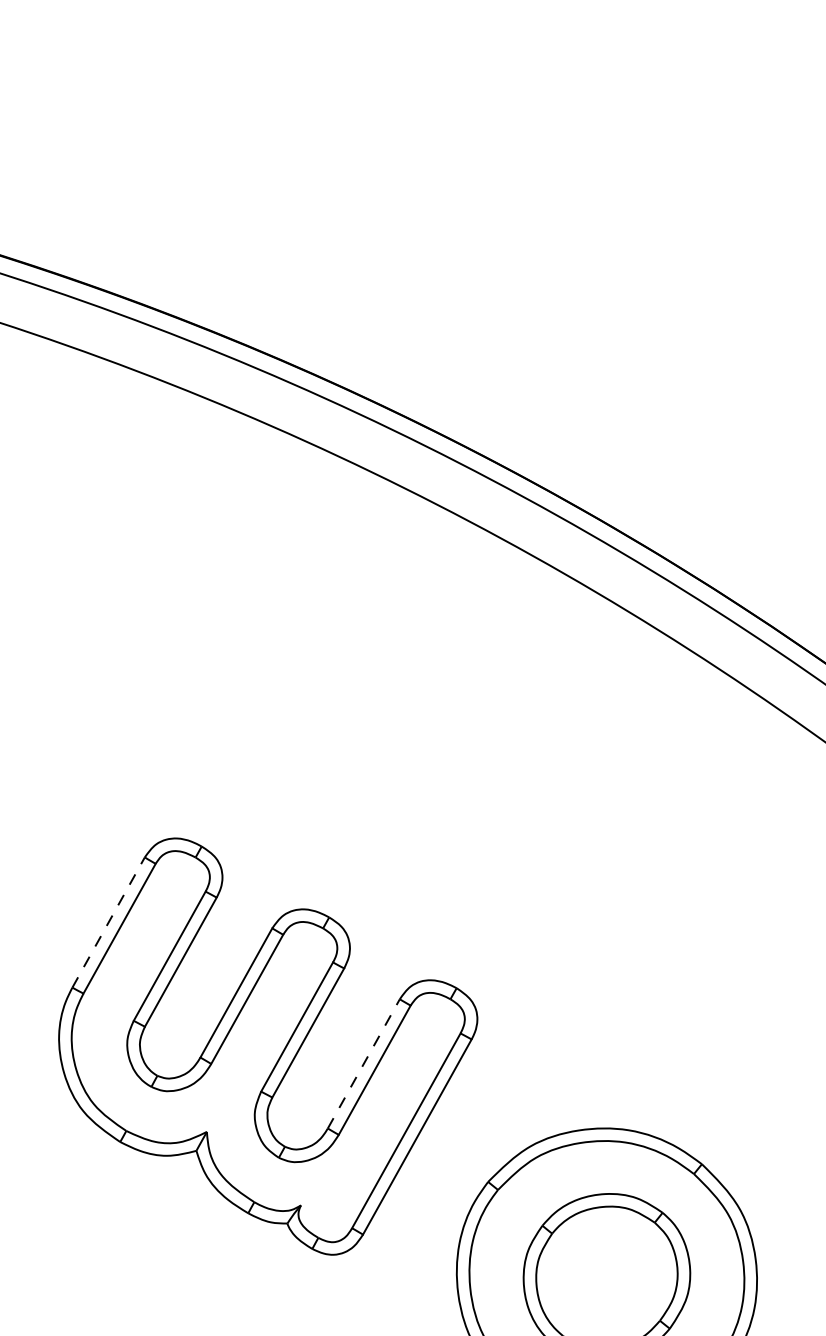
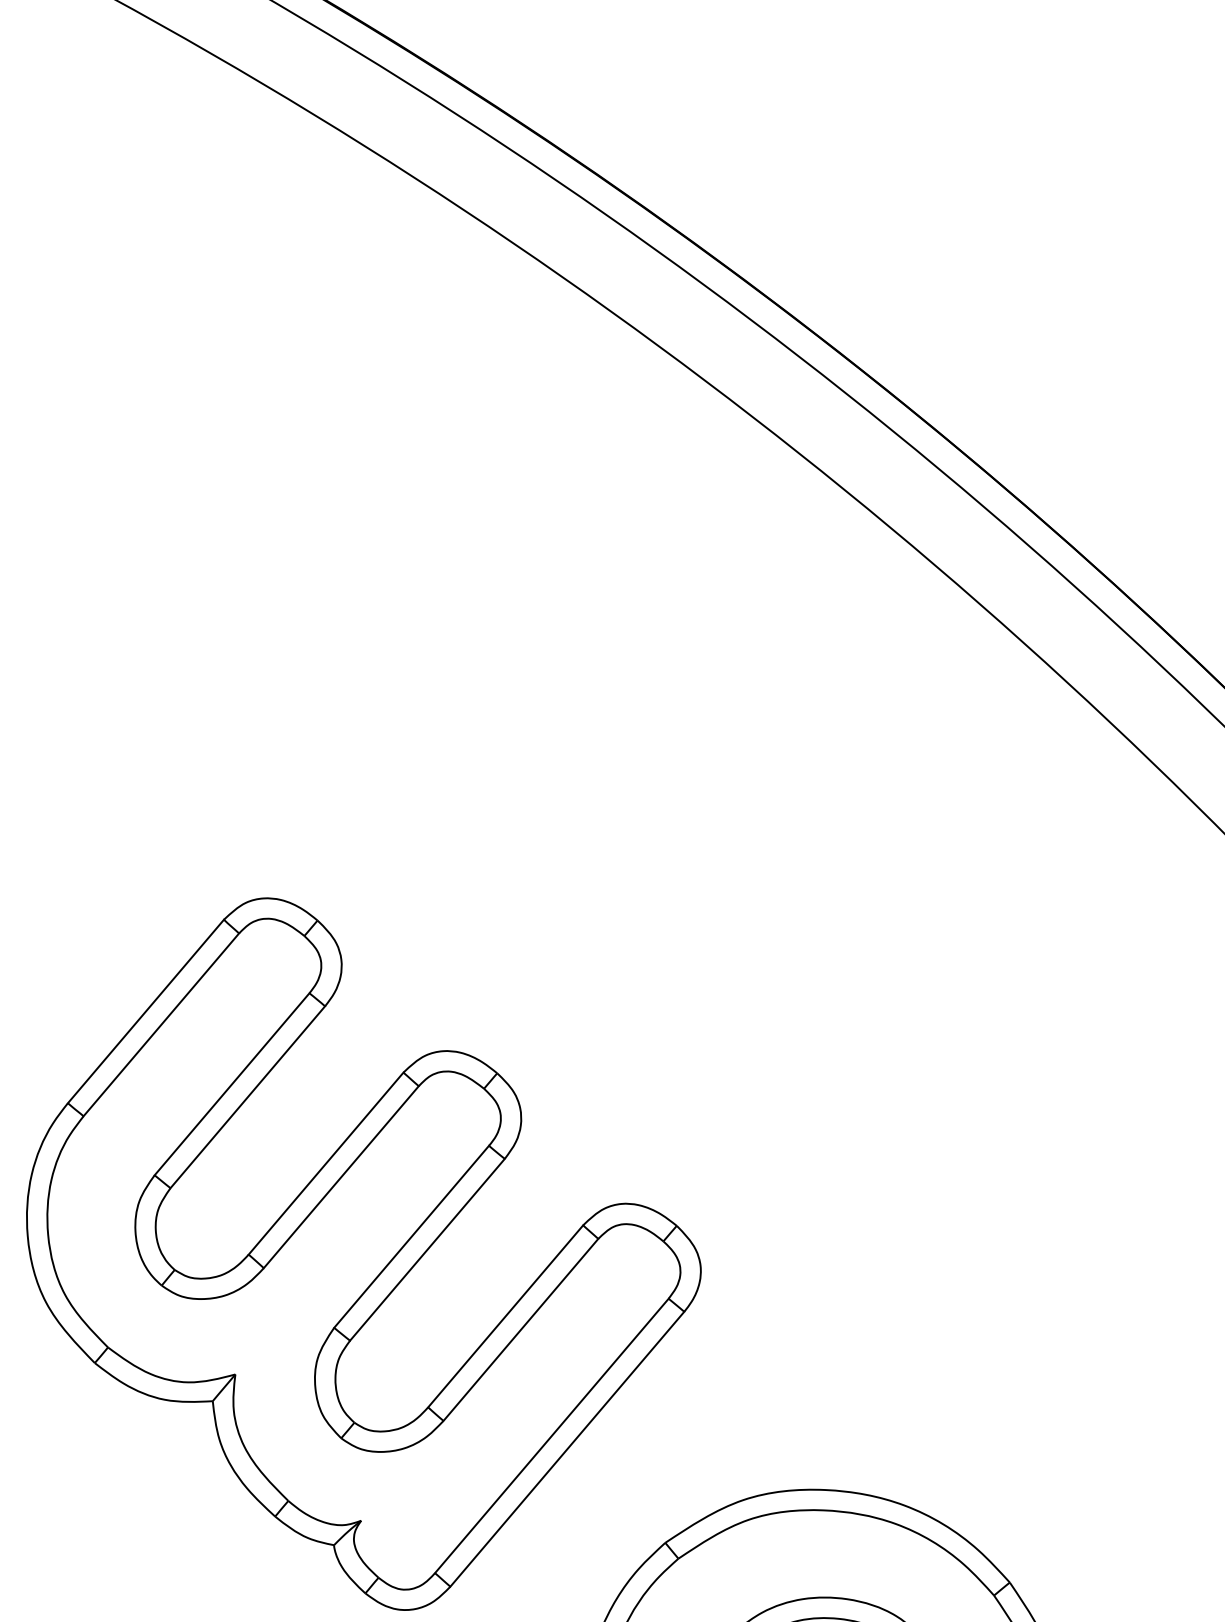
line: (108, 922) -> (145, 1011), dashed -> solid
line: (363, 1063) -> (505, 1315), dashed -> solid

